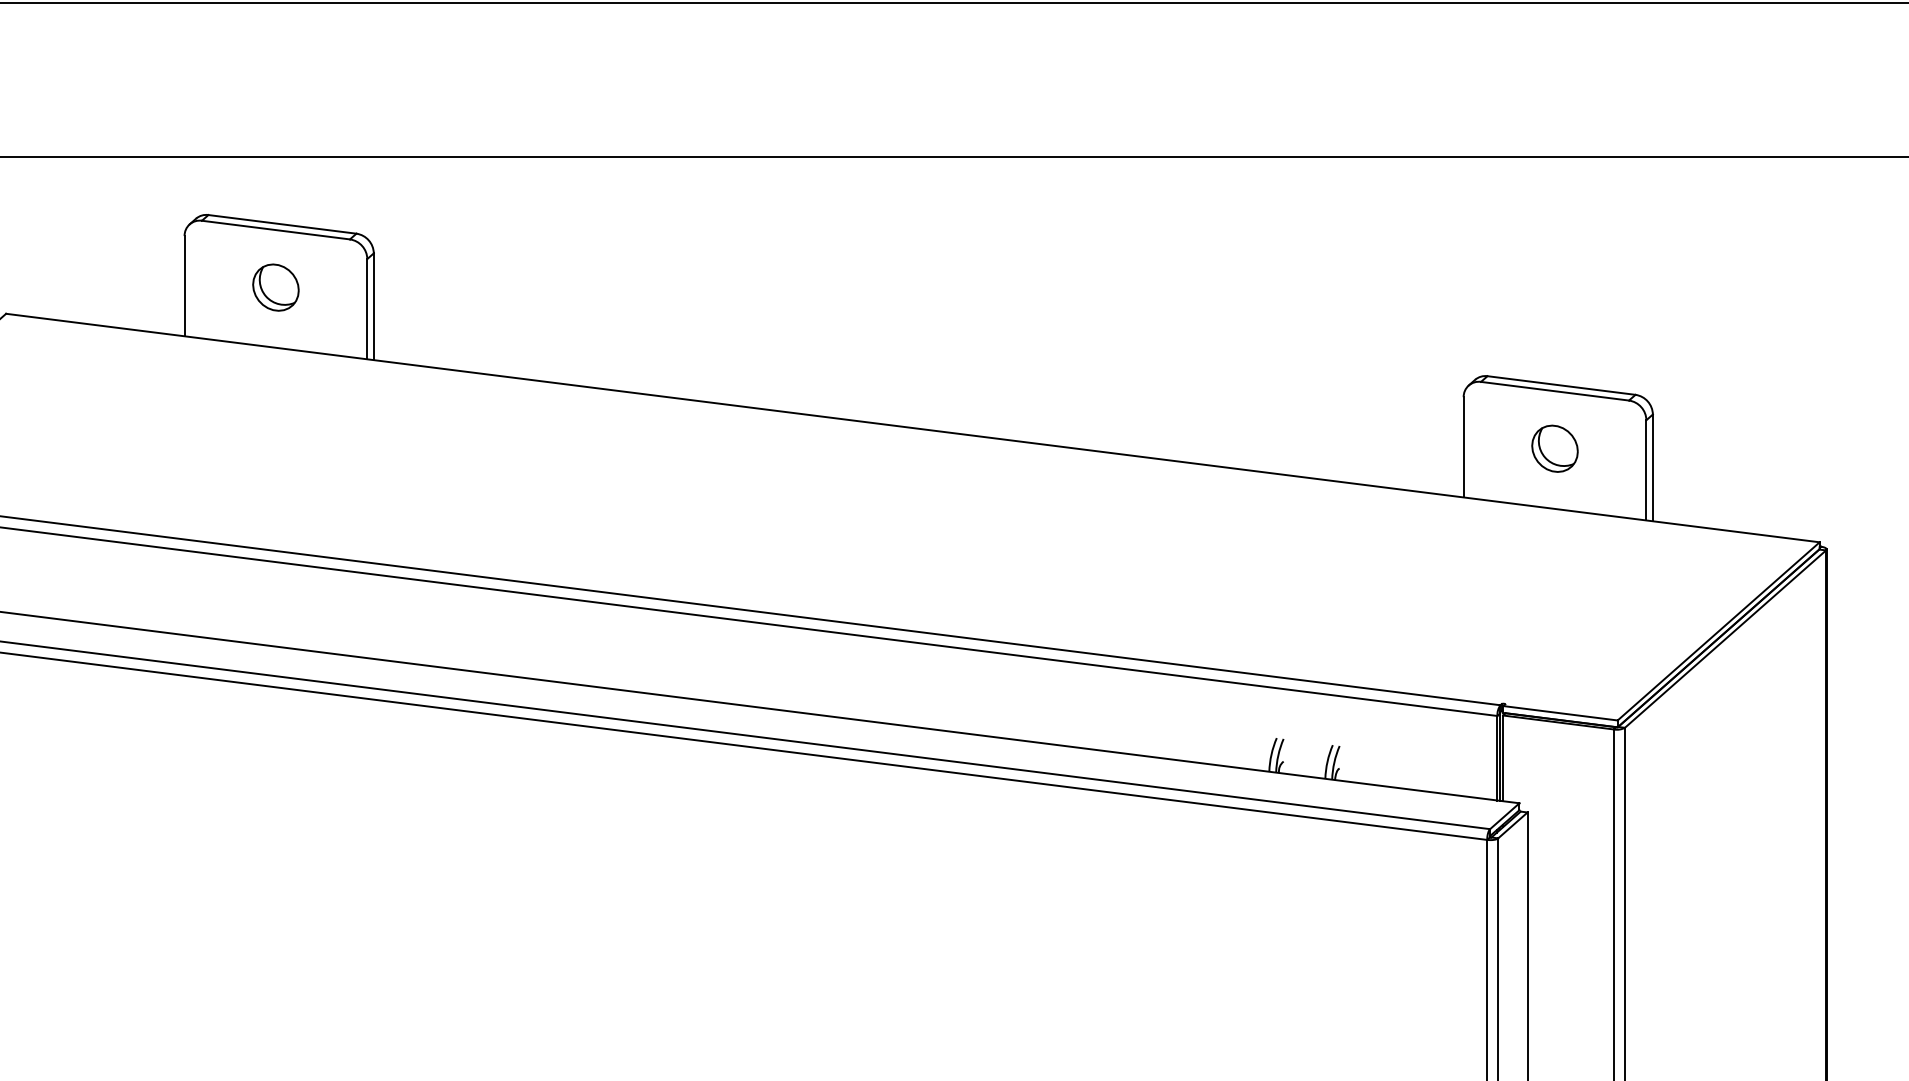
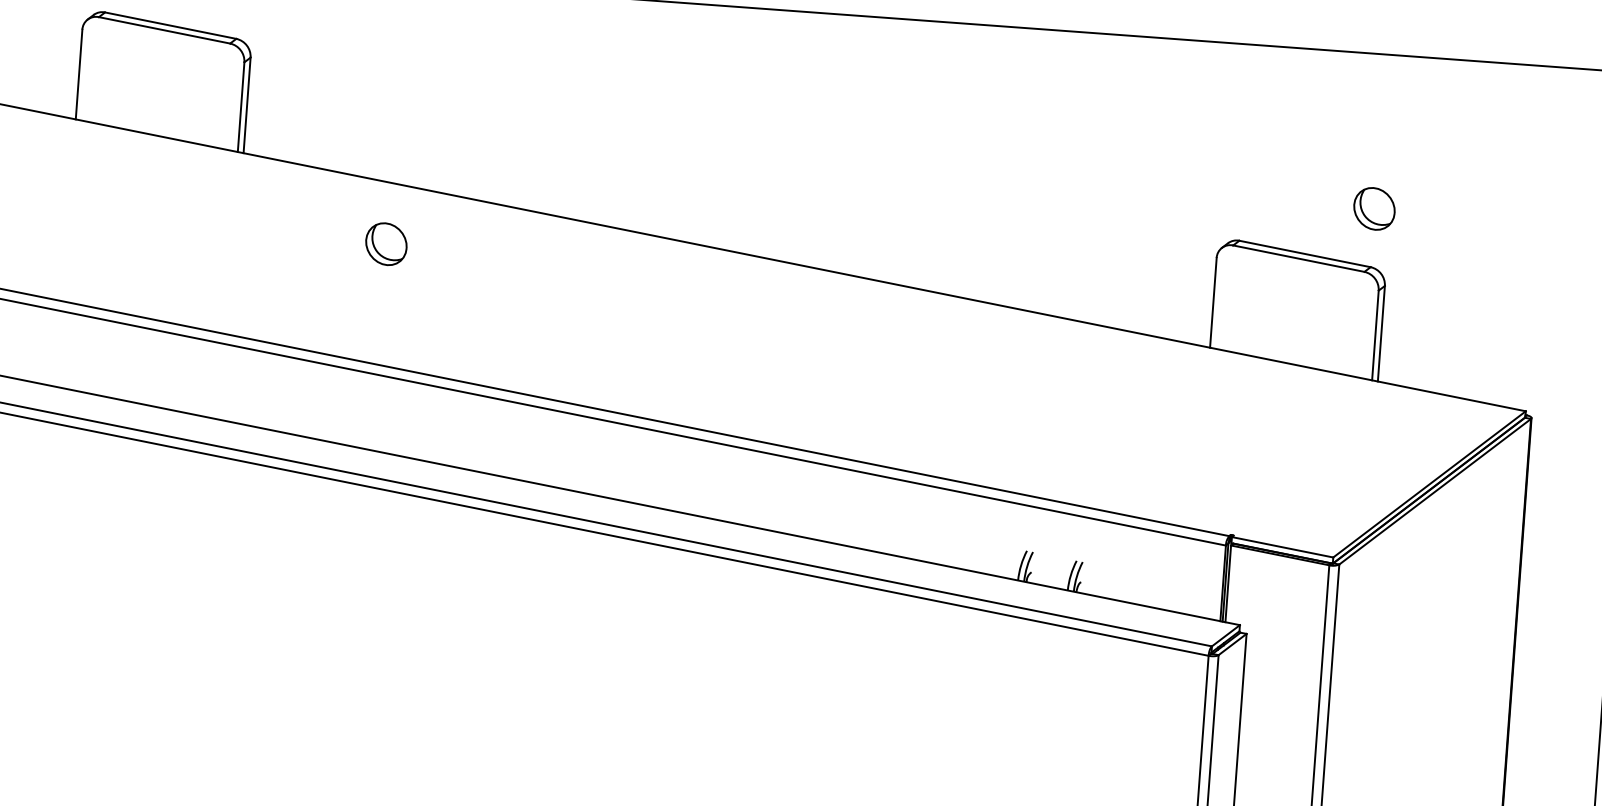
part: (275, 287) -> (386, 244), moved
part: (1554, 448) -> (1374, 208), moved

